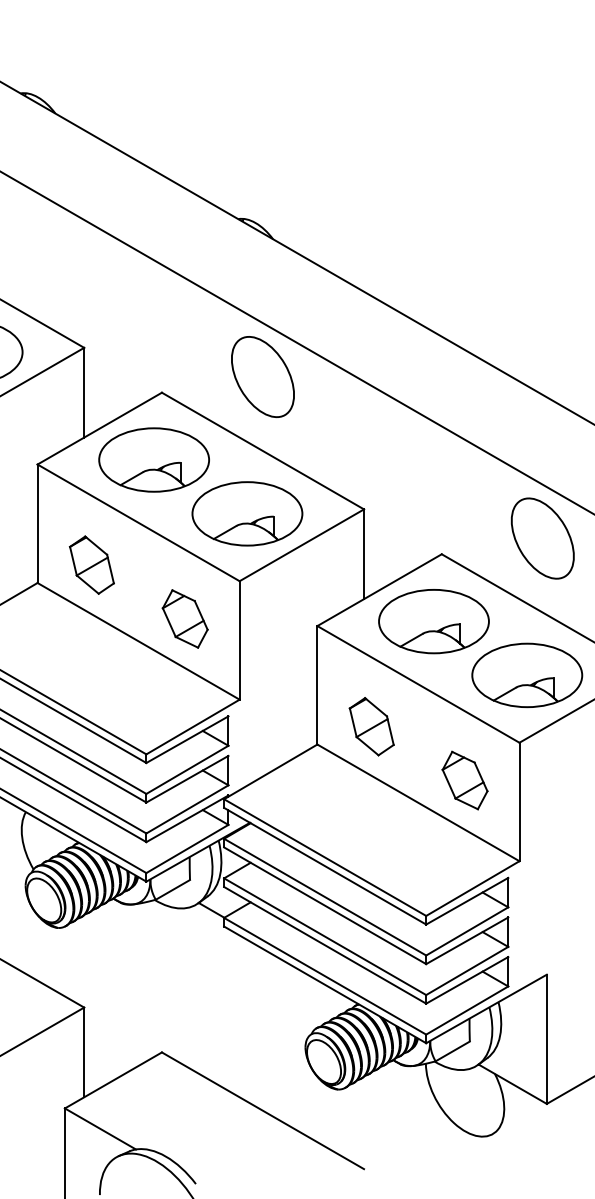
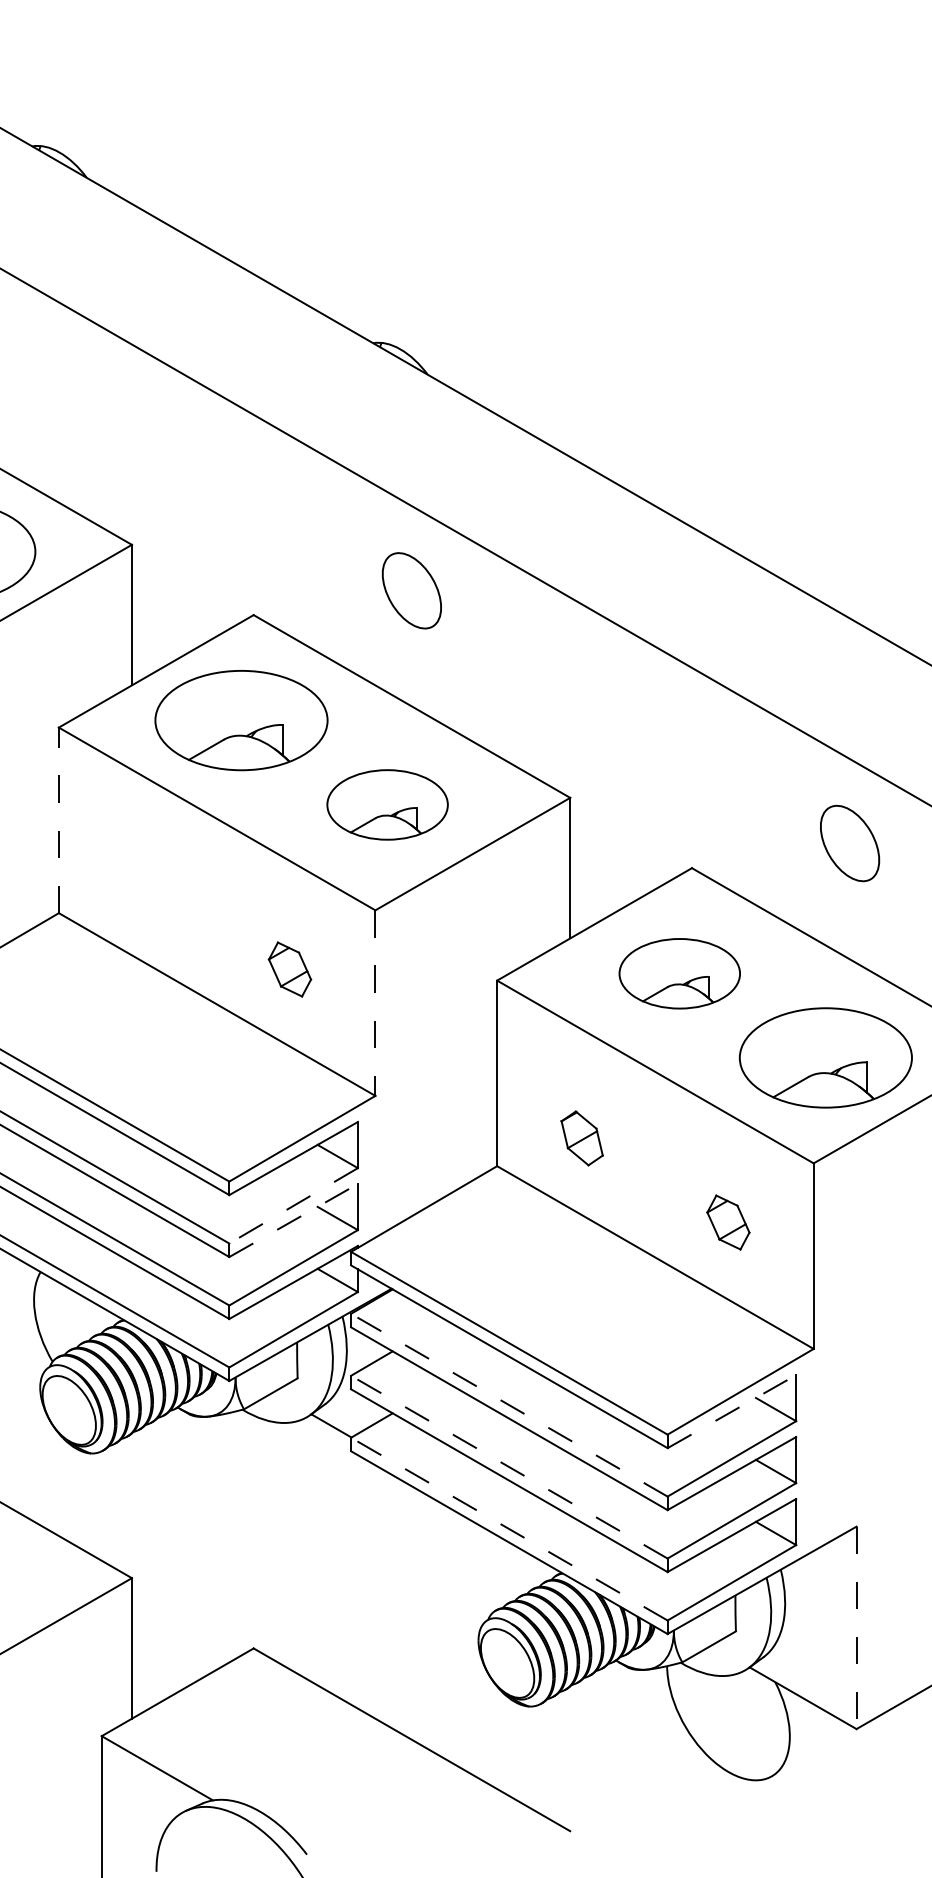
part: (262, 377) -> (411, 591), size x0.6
part: (247, 513) -> (387, 804), size x0.7
line: (37, 523) -> (58, 819), solid -> dashed
part: (542, 538) -> (849, 843), size x0.6
part: (91, 564) -> (143, 884), removed
part: (184, 618) -> (289, 968), size x0.6
part: (433, 621) -> (679, 973), size x0.7
line: (239, 640) -> (375, 1003), solid -> dashed
part: (371, 726) -> (581, 1137), size x0.6
line: (187, 769) -> (293, 1205), solid -> dashed
line: (187, 778) -> (293, 1219), solid -> dashed
part: (464, 780) -> (727, 1222), size x0.6
line: (325, 897) -> (509, 1405), solid -> dashed
line: (467, 900) -> (732, 1410), solid -> dashed
line: (325, 936) -> (509, 1466), solid -> dashed
line: (325, 976) -> (509, 1529), solid -> dashed
line: (546, 1039) -> (856, 1628), solid -> dashed

